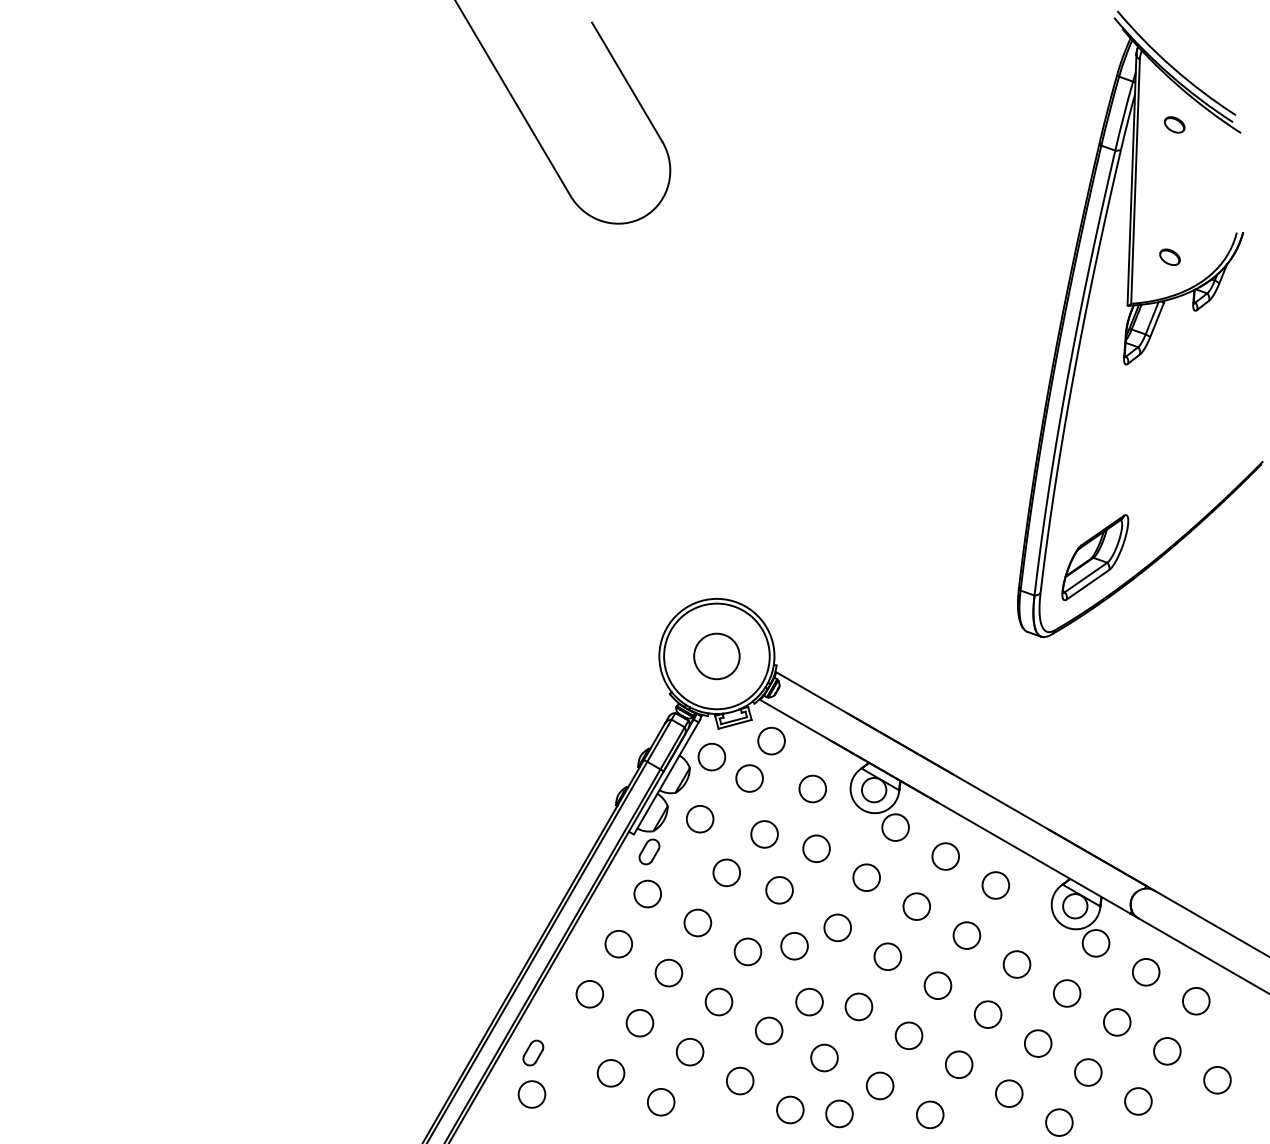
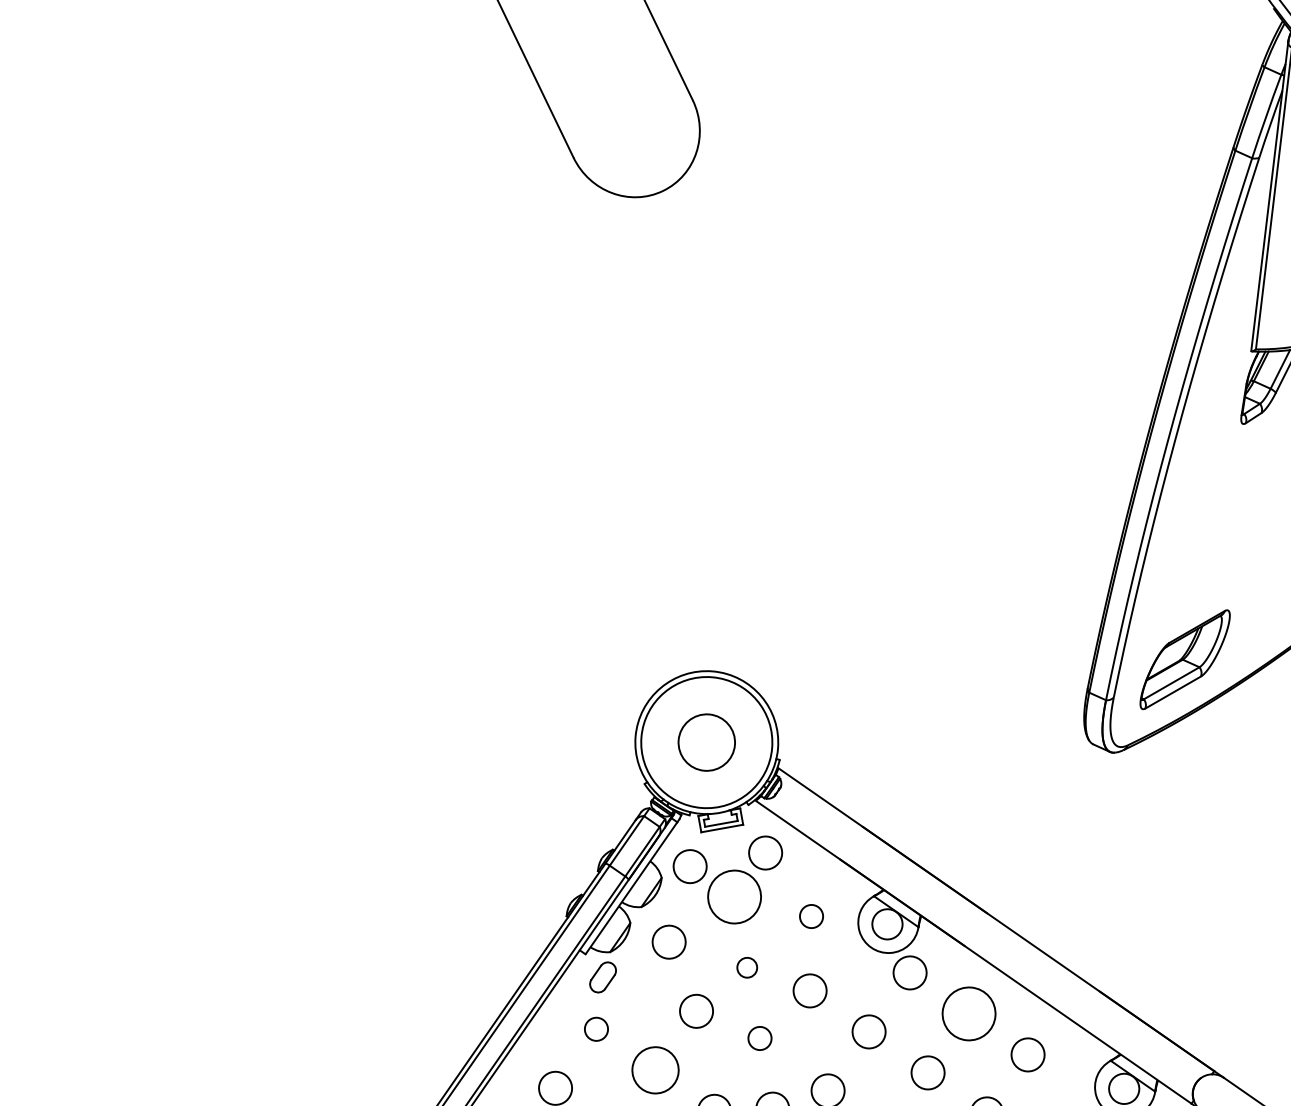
circle: (749, 778) -> (734, 896), size x1.6
circle: (812, 788) -> (811, 915), size x0.7
circle: (764, 834) -> (747, 967), size x0.6
circle: (945, 856) -> (968, 1013), size x1.6
circle: (779, 890) -> (759, 1038), size x0.7
circle: (647, 893) -> (596, 1028), size x0.7
circle: (697, 922) -> (655, 1069), size x1.4

